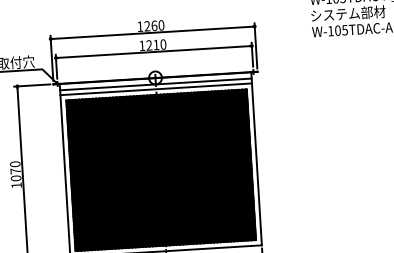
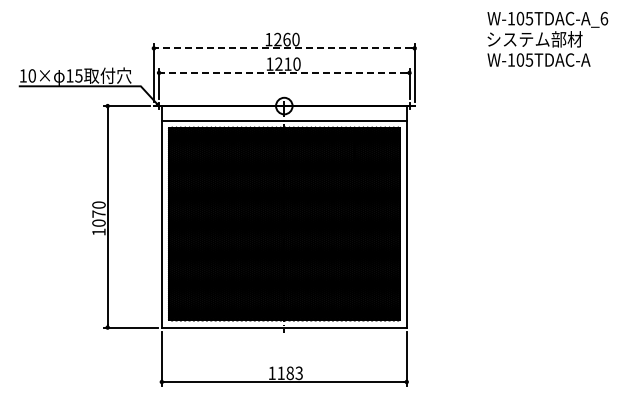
line: (152, 32) -> (284, 48), solid -> dashed
line: (154, 51) -> (284, 72), solid -> dashed
line: (155, 84) -> (283, 114), removed

